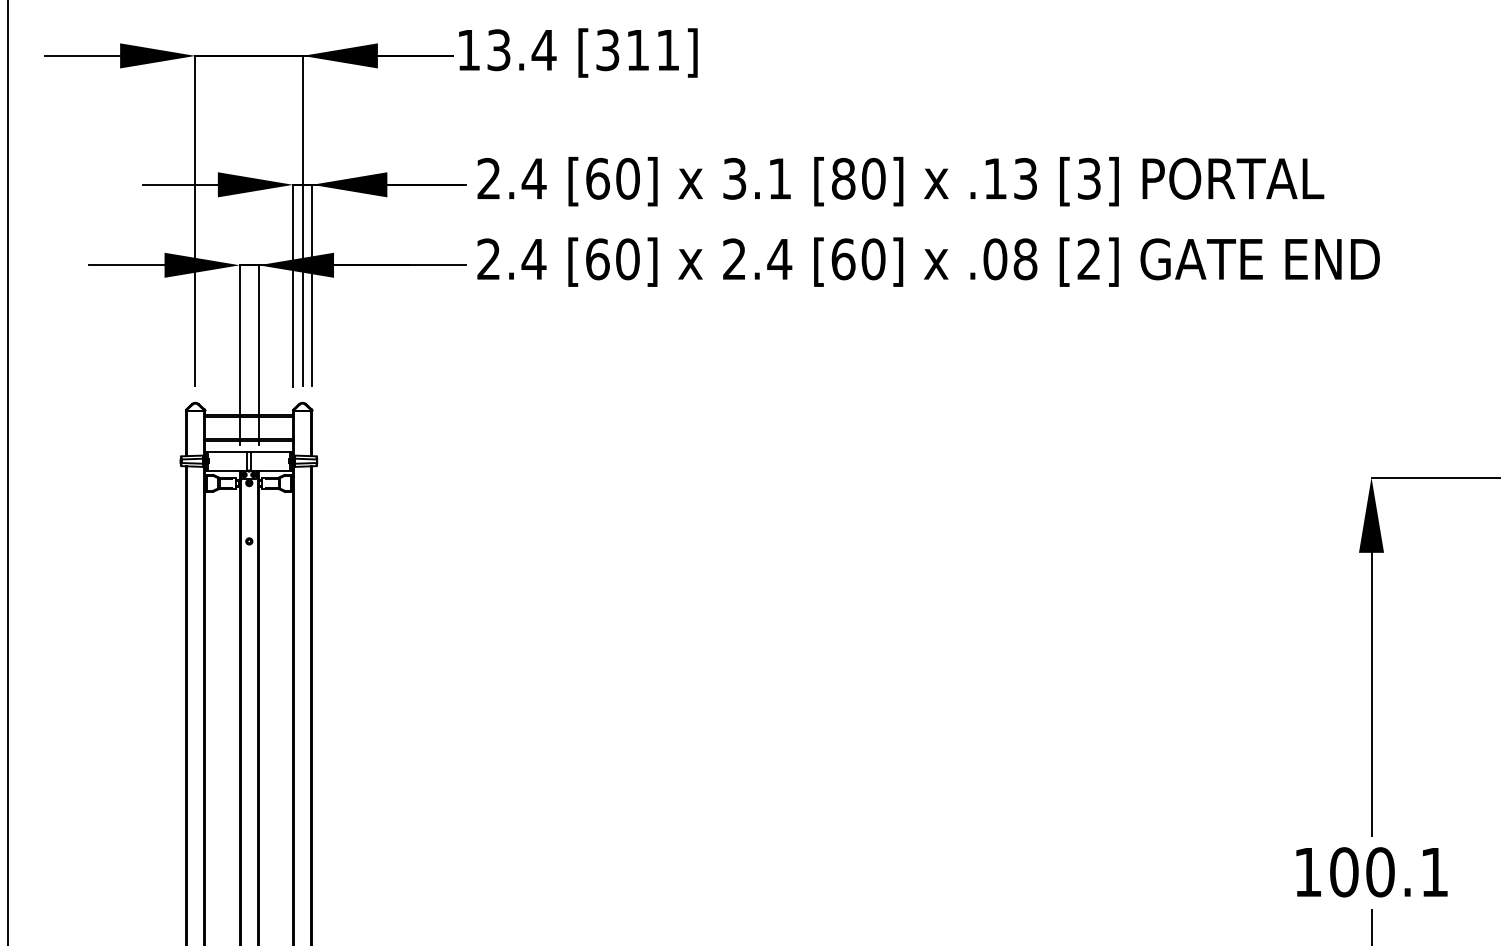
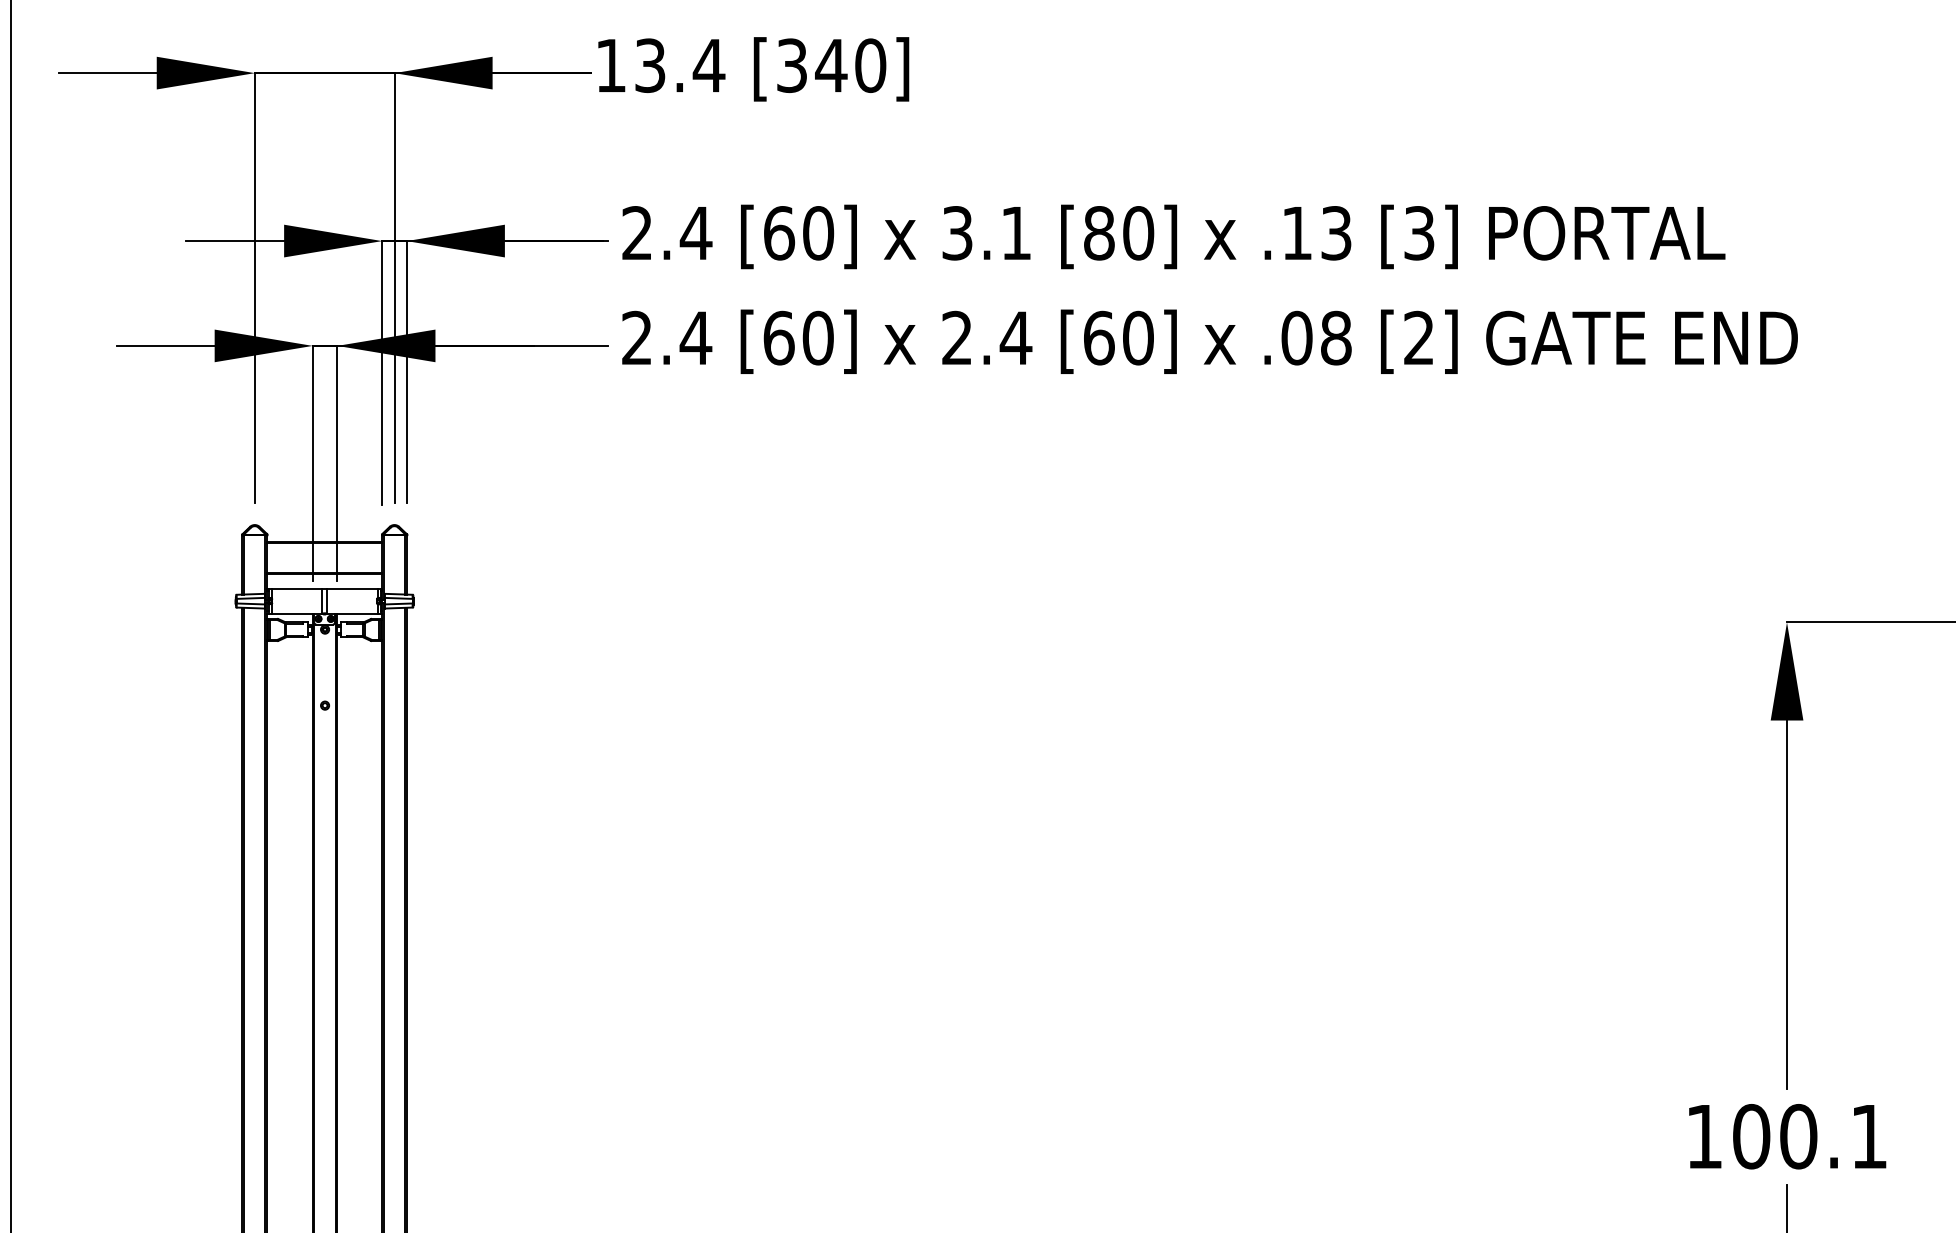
text: (652, 50) -> (850, 65), [311] -> [340]

